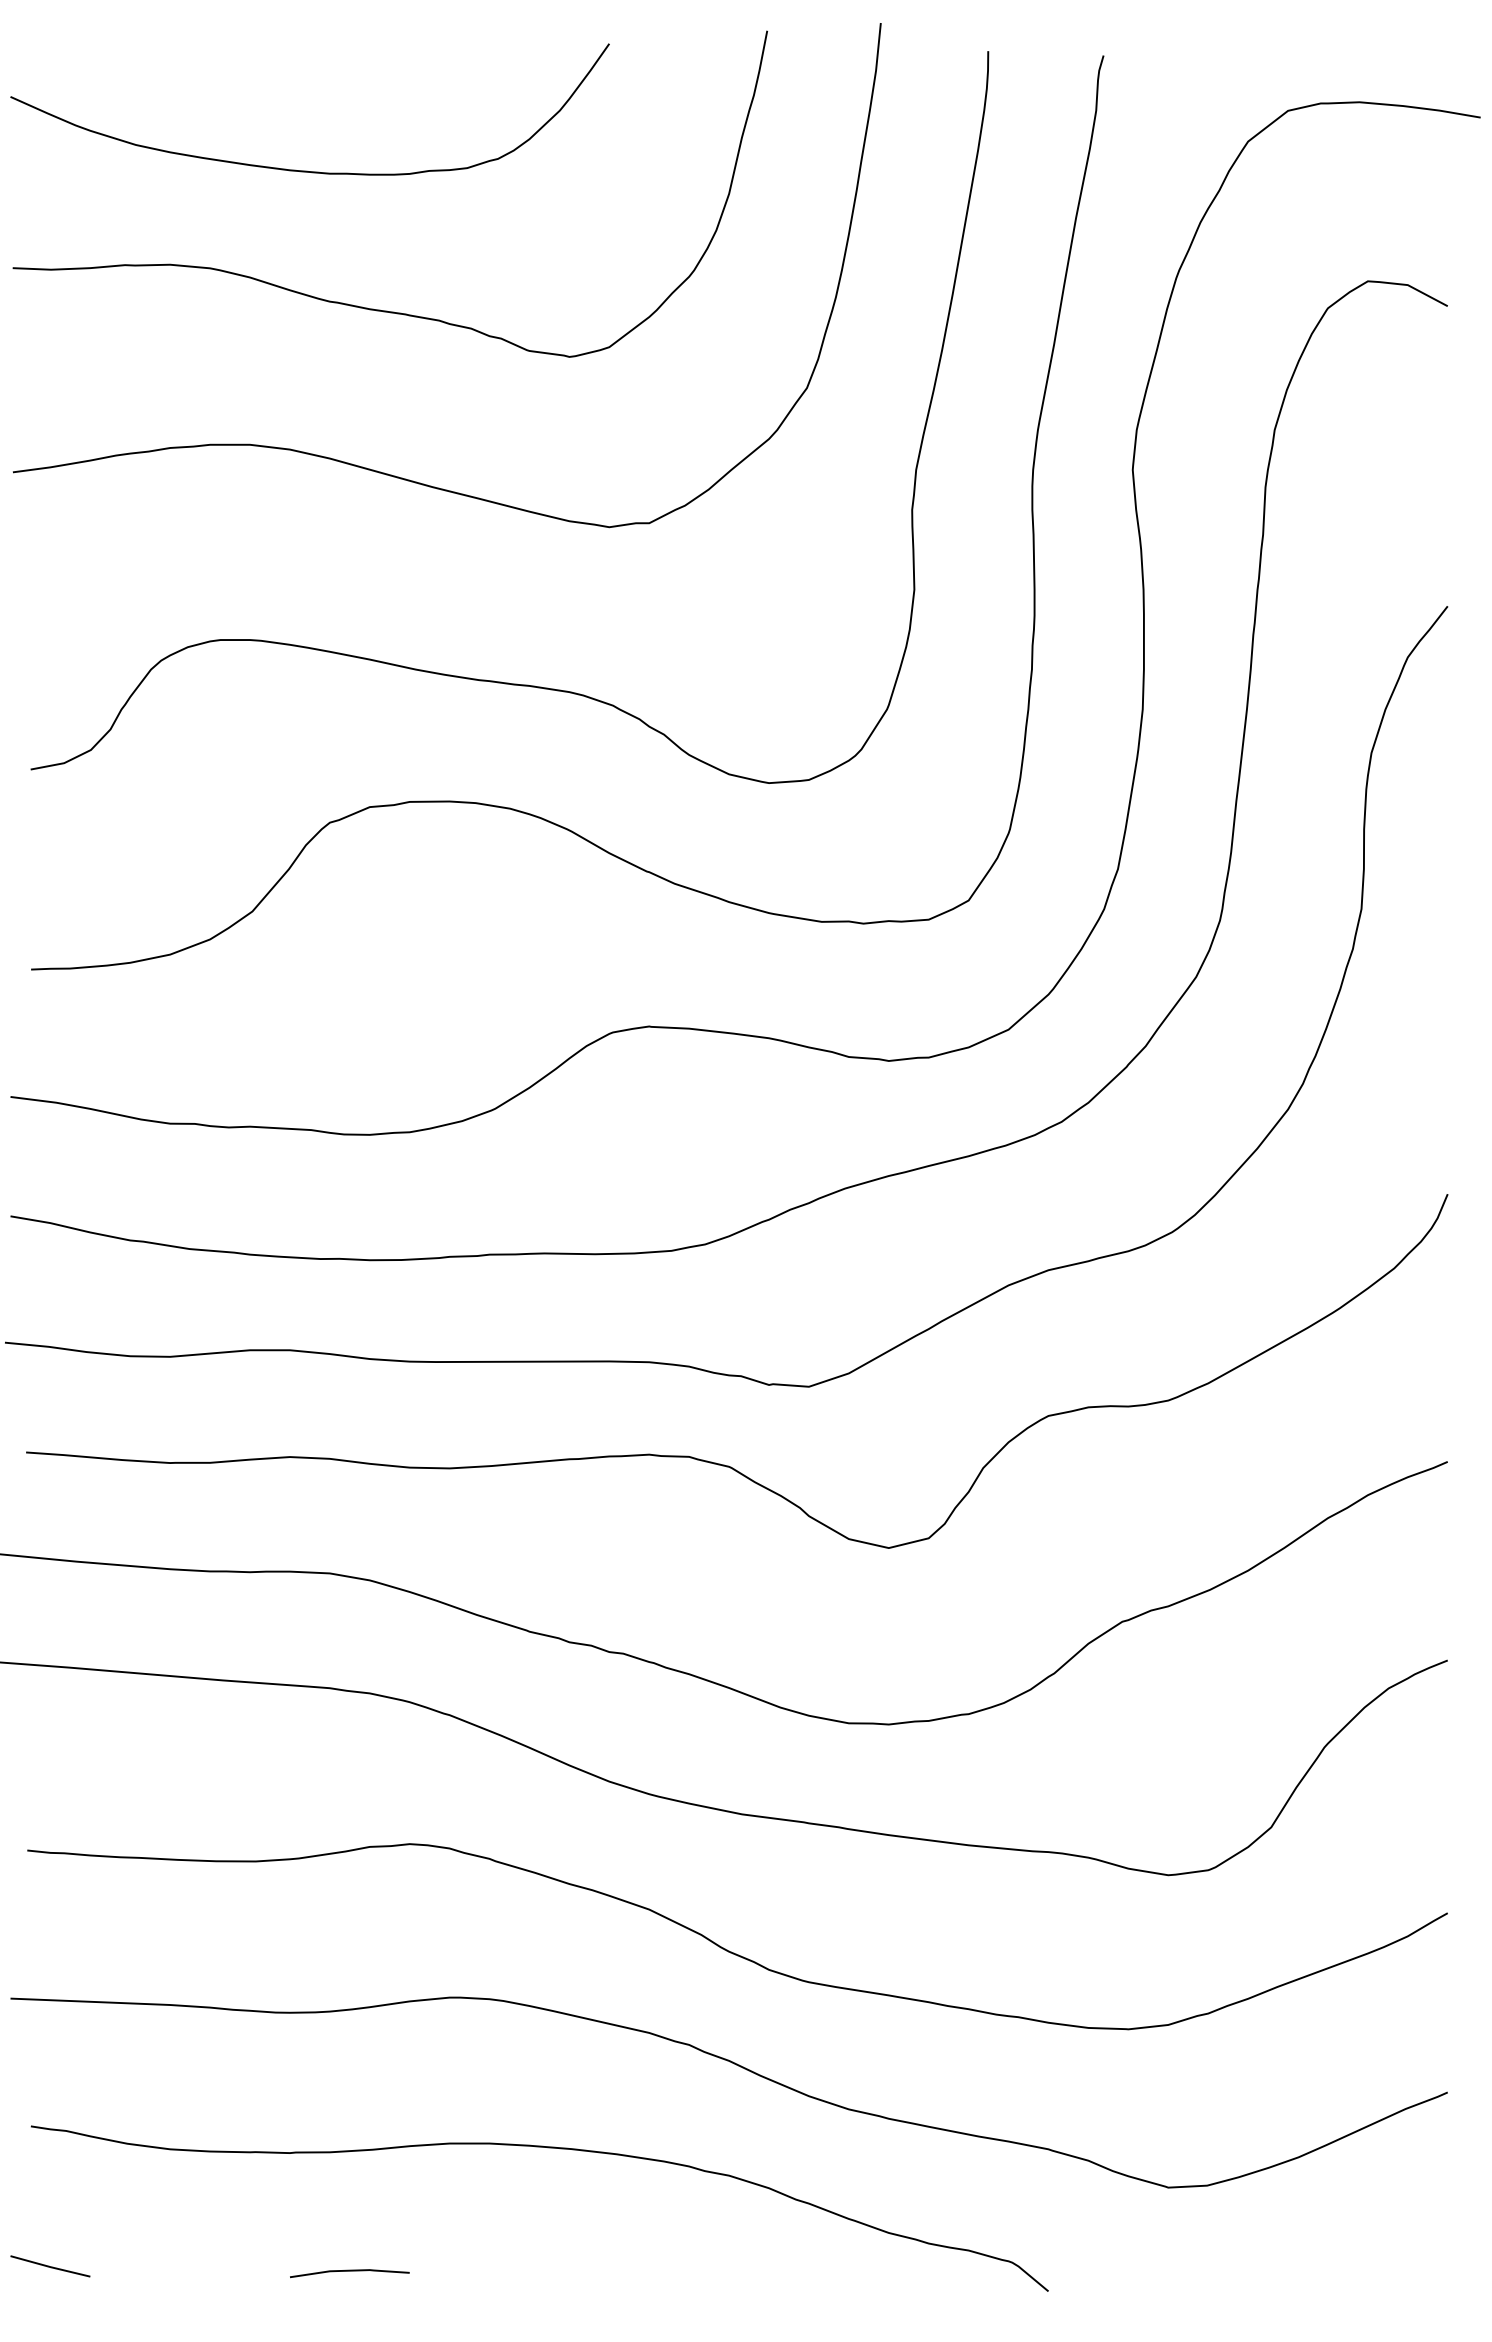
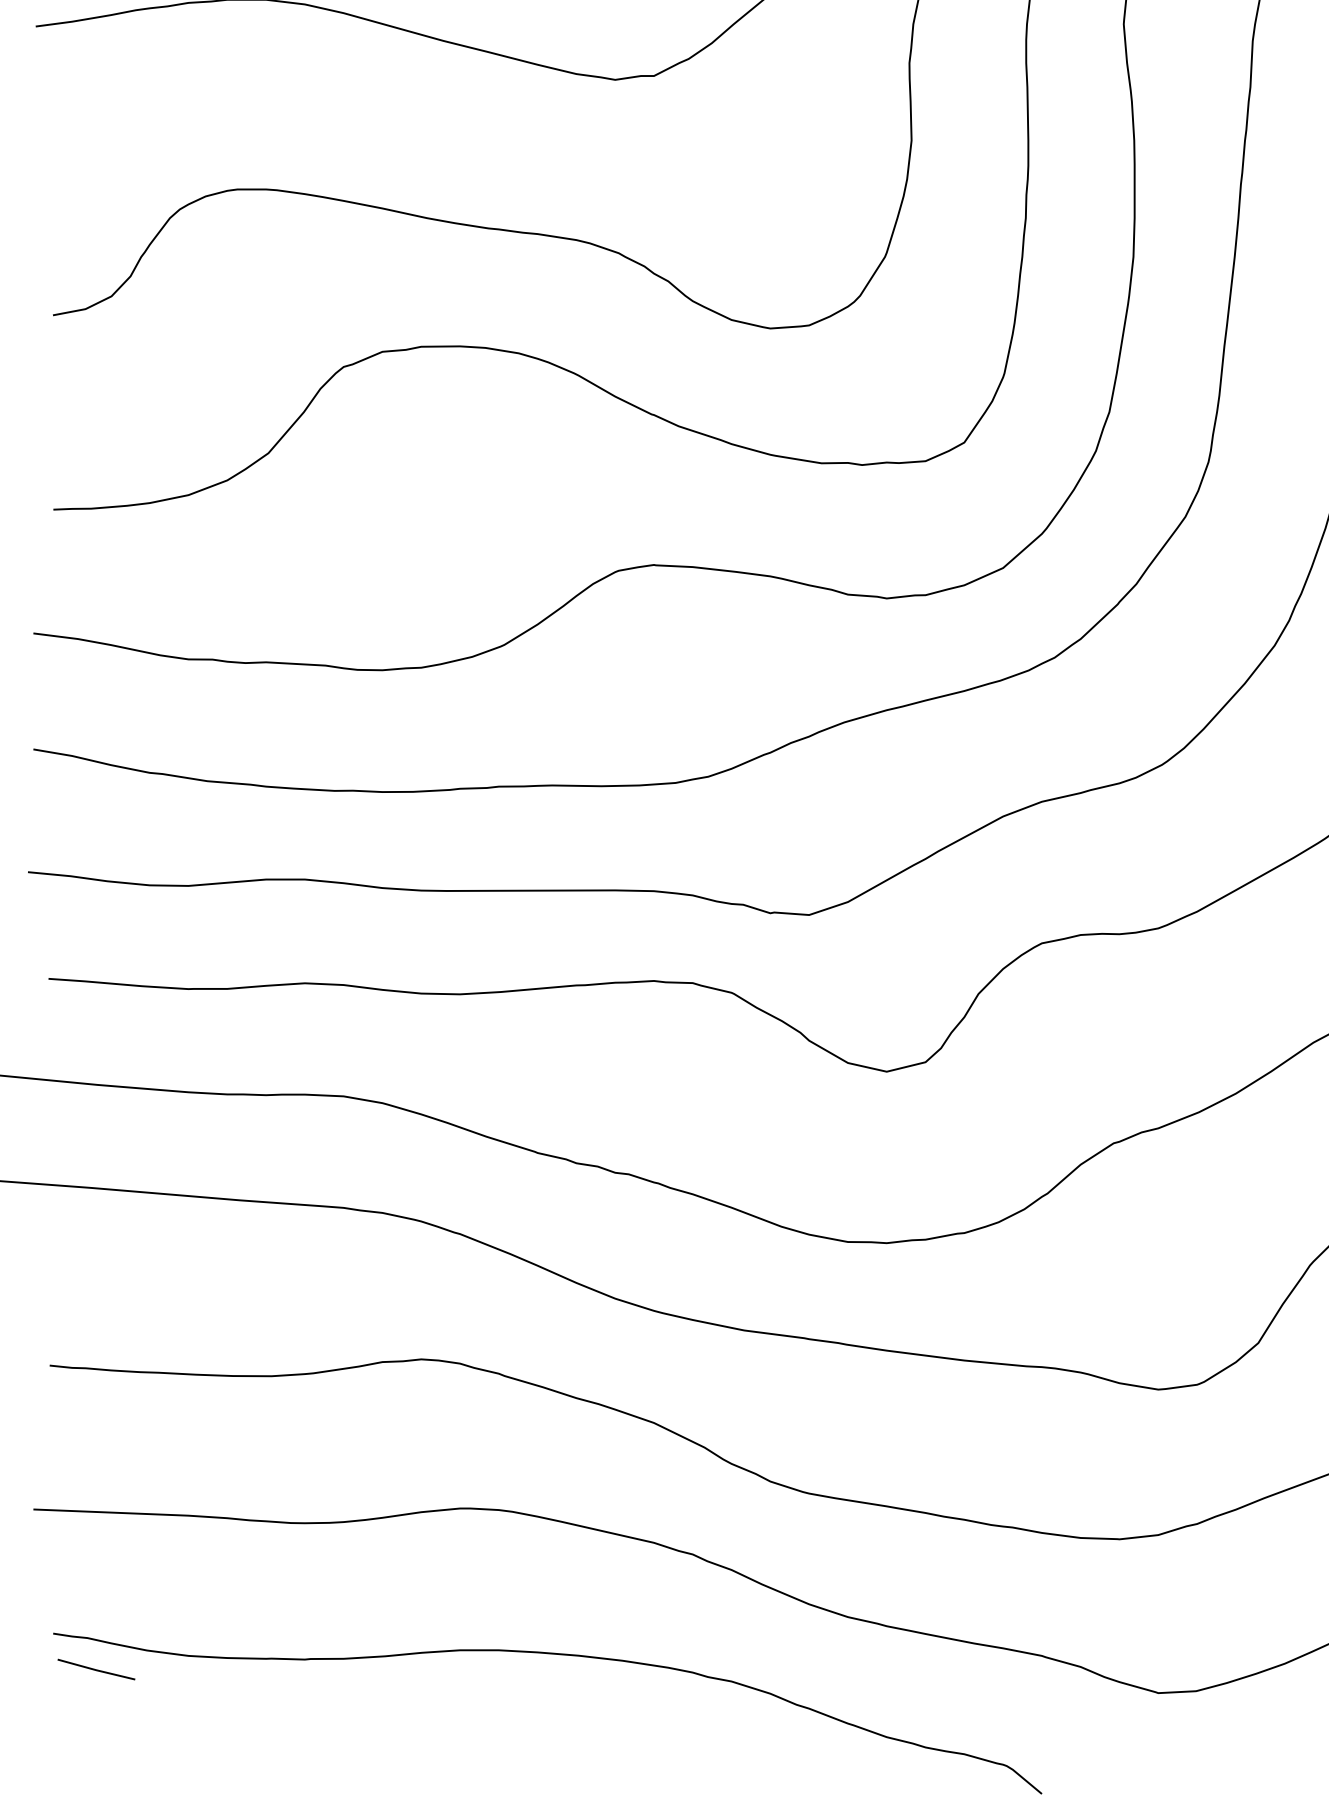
line: (50, 2266) -> (96, 1669), moved
line: (349, 2271) -> (362, 1774), removed

